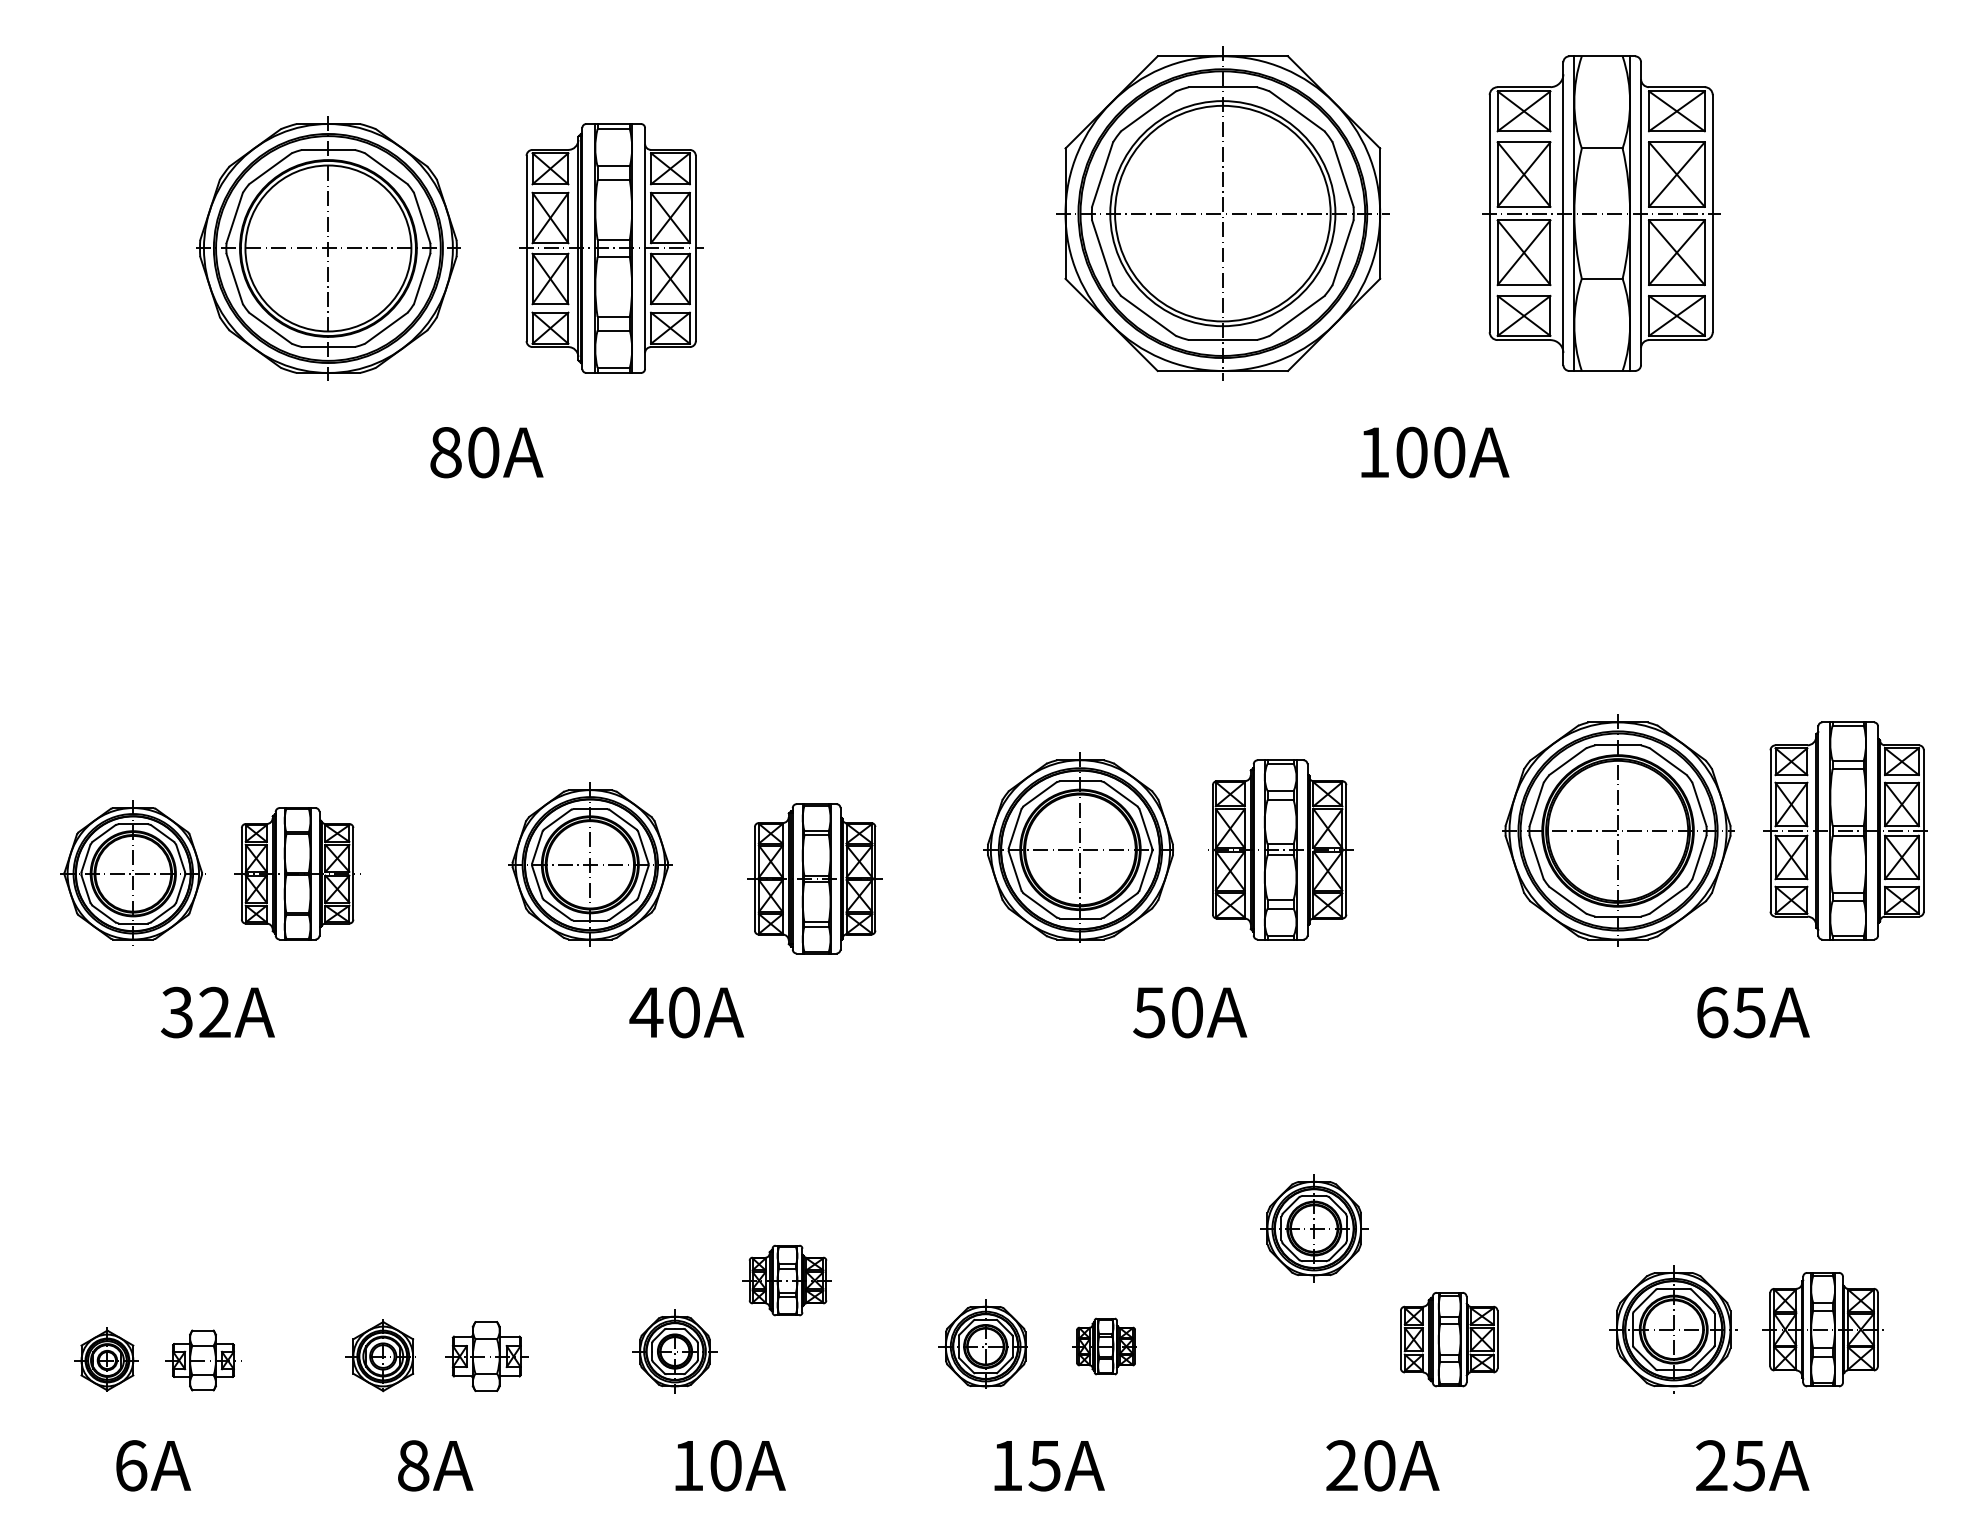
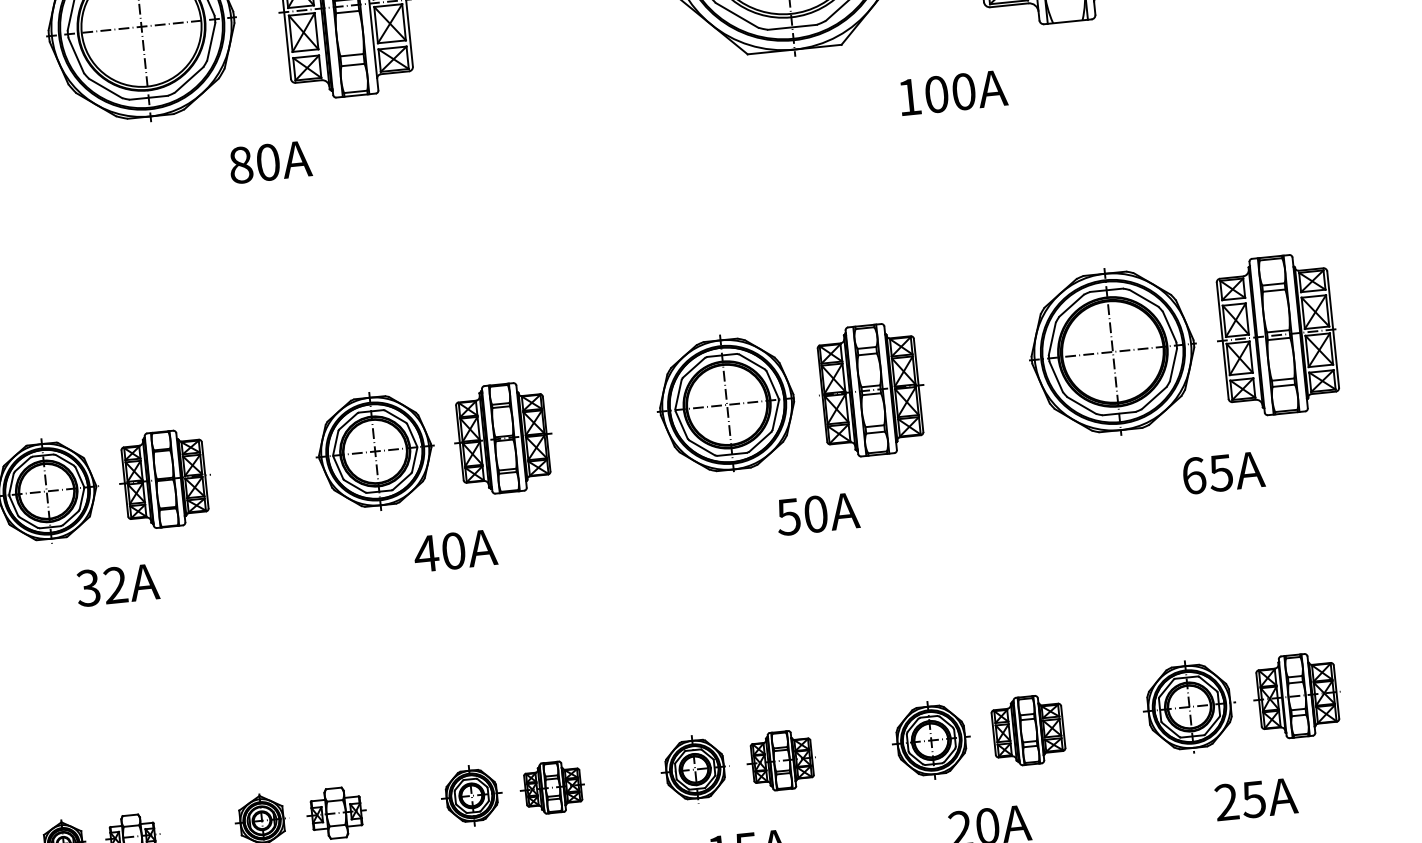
part: (814, 878) -> (502, 438), moved
part: (1314, 1228) -> (931, 740), moved
part: (786, 1280) -> (552, 787), moved
part: (1104, 1346) -> (780, 760), size x1.43

